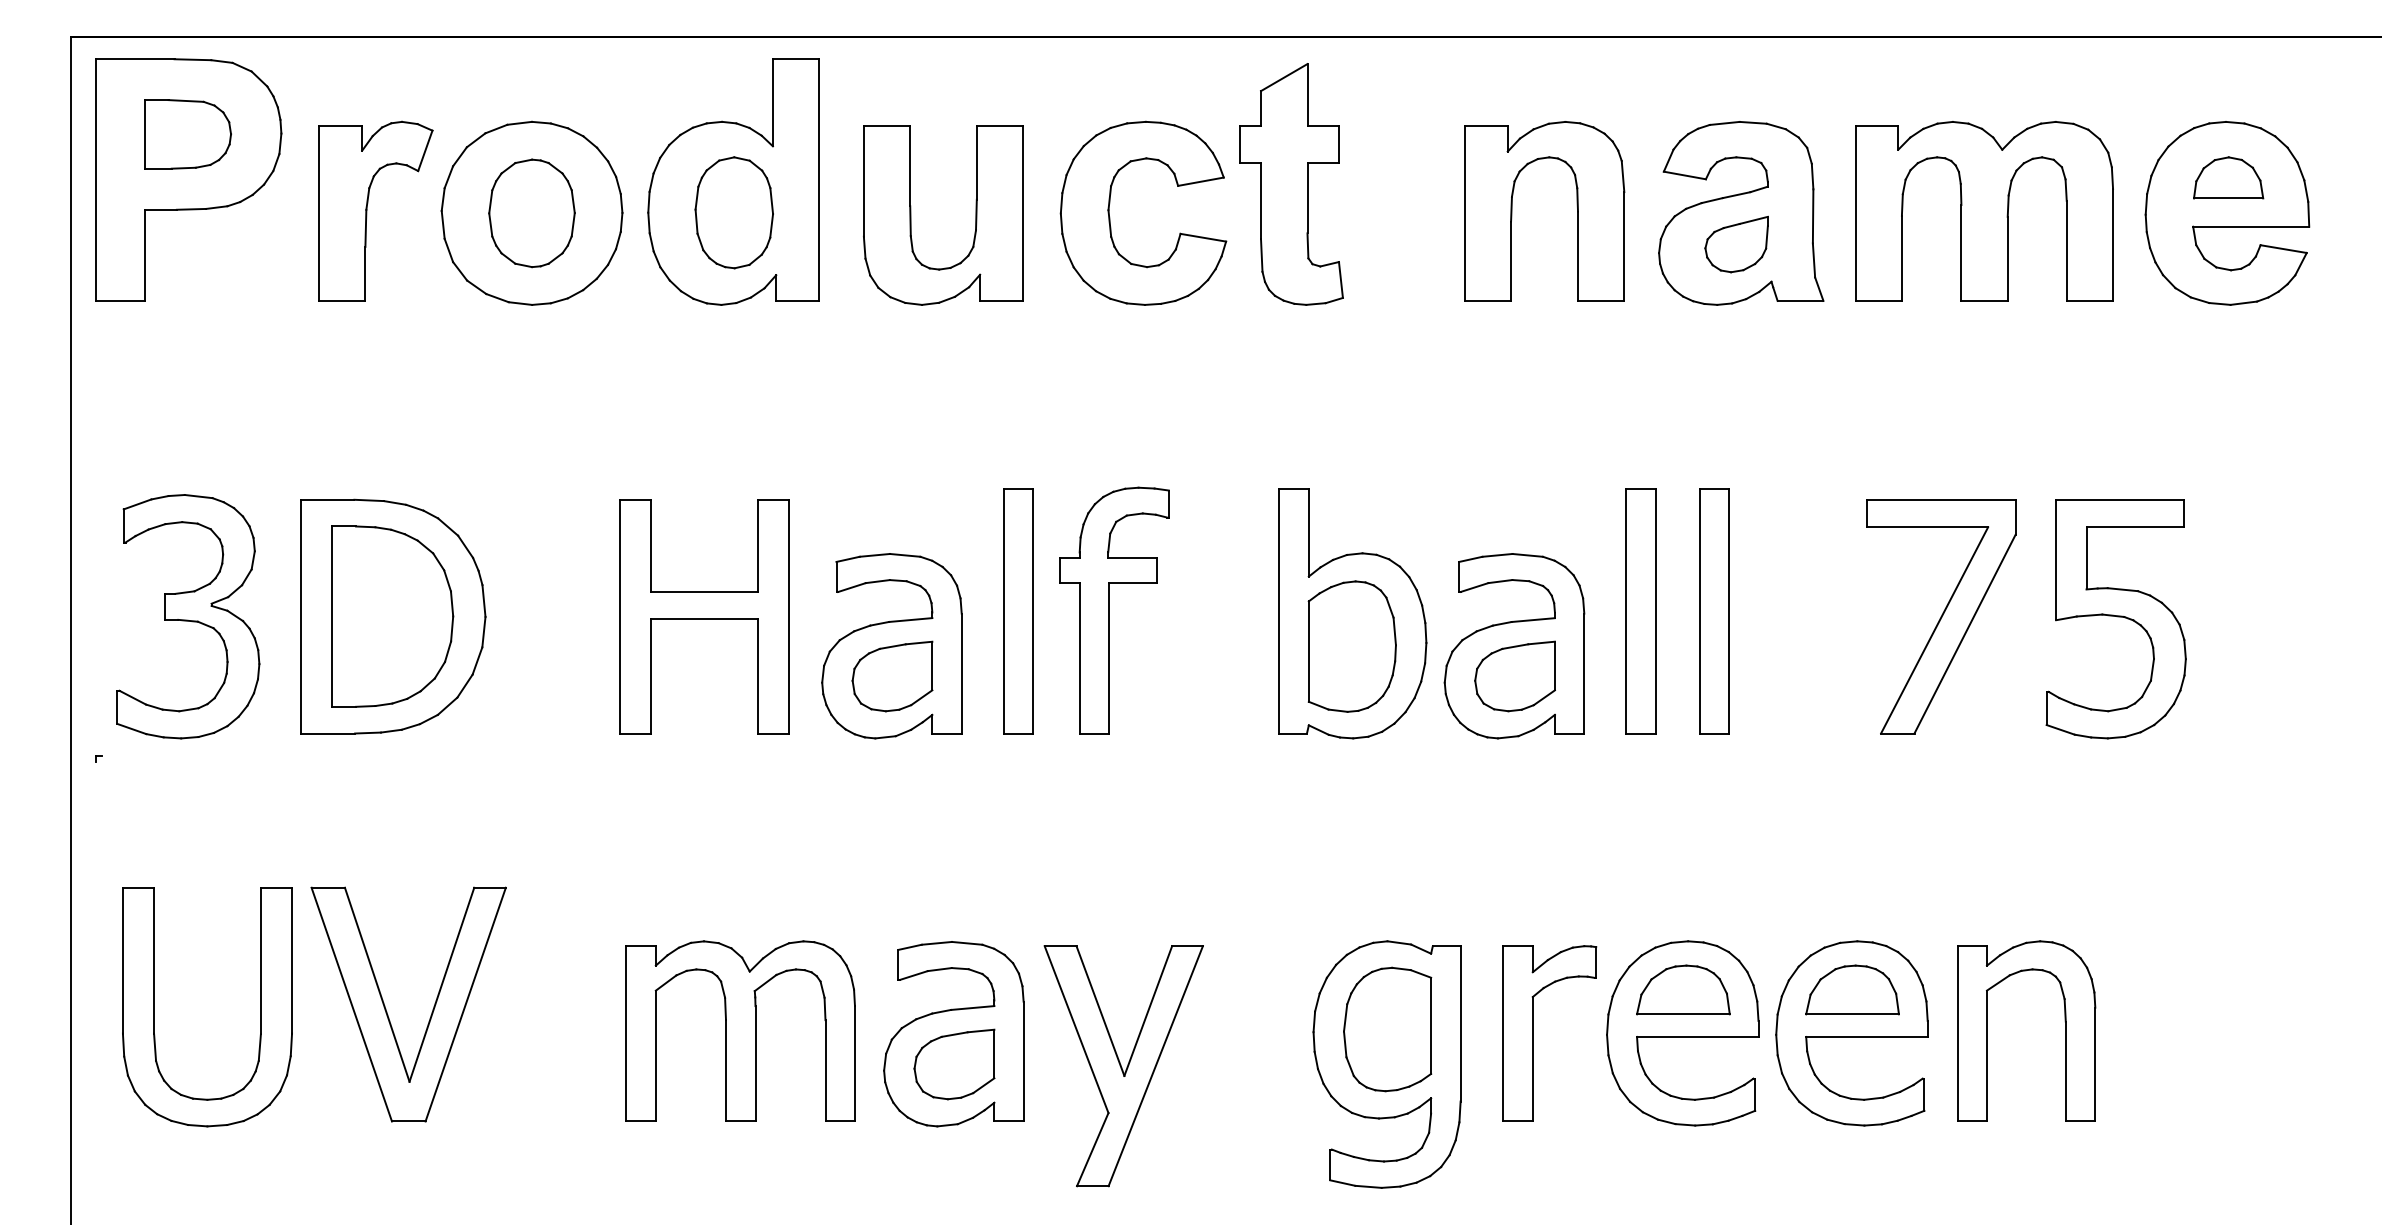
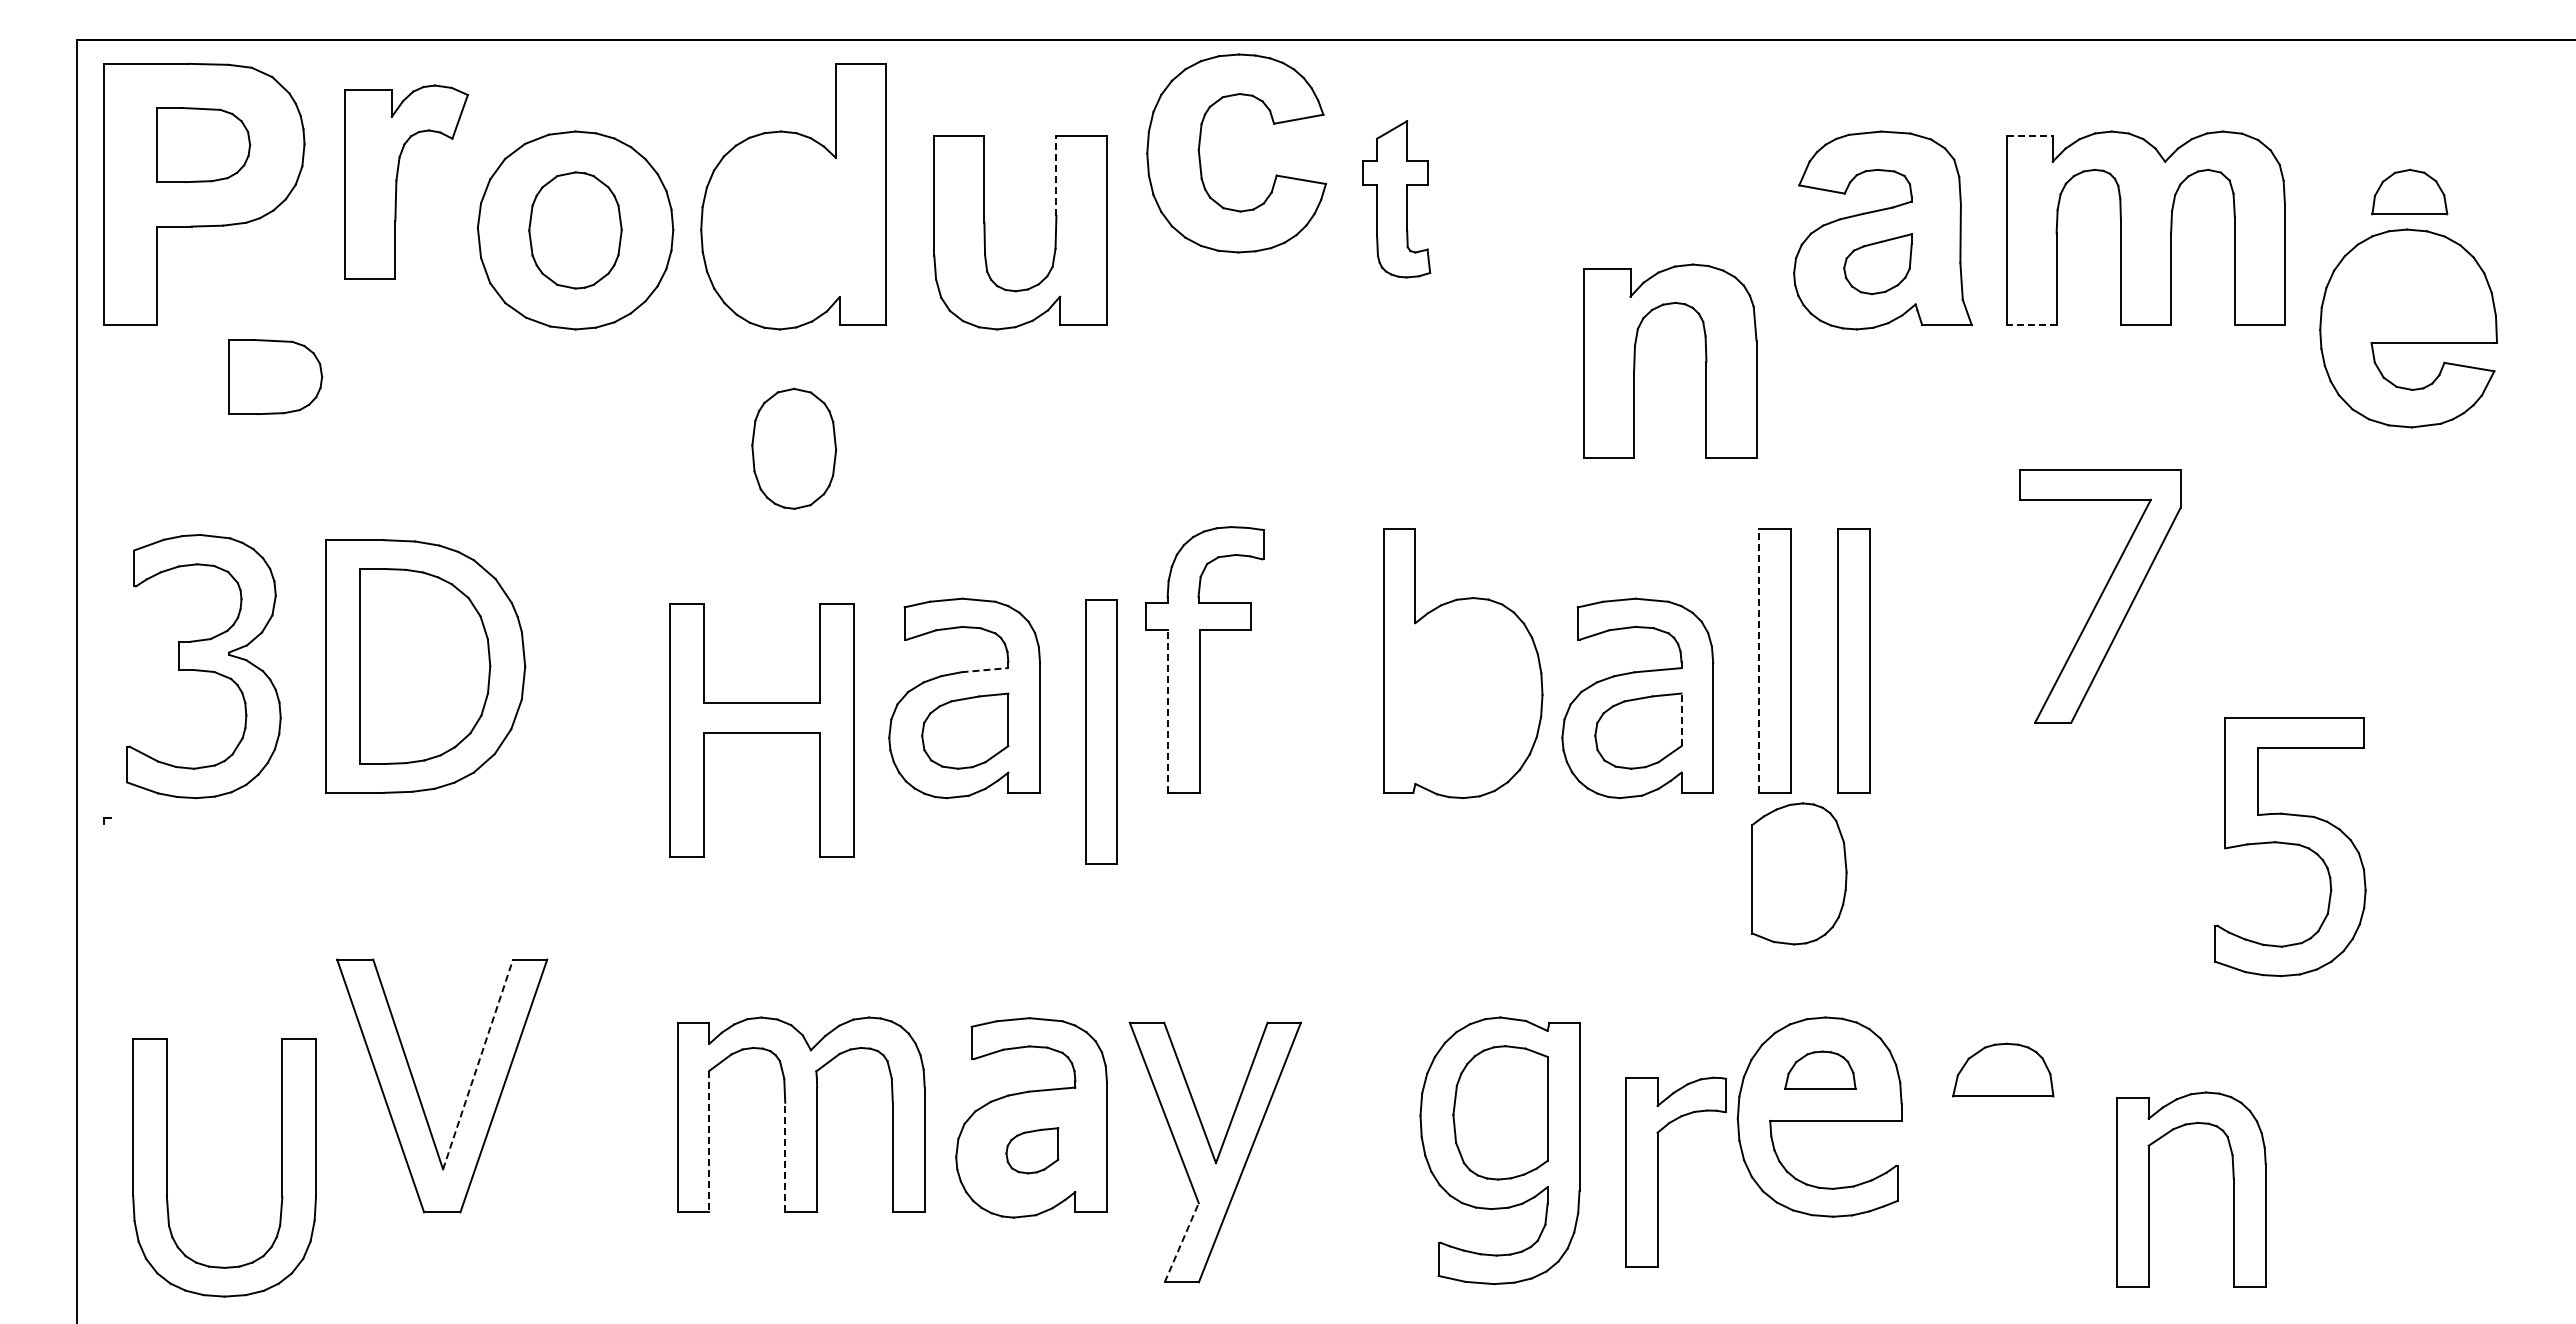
line: (1877, 125) -> (2030, 135), solid -> dashed
line: (976, 162) -> (1056, 175), solid -> dashed
part: (1291, 184) -> (1396, 199), size x0.6
part: (367, 210) -> (397, 181), moved
part: (1512, 210) -> (1635, 360), moved
part: (734, 212) -> (794, 448), moved
part: (2227, 213) -> (2408, 328), moved
part: (1110, 214) -> (1200, 154), moved
line: (1878, 301) -> (2031, 325), solid -> dashed
part: (254, 349) -> (275, 377), added
part: (1018, 611) -> (1101, 731), moved
line: (1626, 611) -> (1758, 660), solid -> dashed
part: (704, 616) -> (761, 730), moved
part: (1941, 616) -> (2100, 596), moved
part: (2116, 619) -> (2290, 847), moved
line: (910, 620) -> (984, 670), solid -> dashed
part: (1352, 646) -> (1799, 873), moved
line: (1079, 658) -> (1167, 711), solid -> dashed
line: (1554, 665) -> (1681, 719), solid -> dashed
line: (442, 984) -> (478, 1064), solid -> dashed
part: (1683, 989) -> (1820, 1069), size x0.7
part: (154, 1006) -> (167, 1167), moved
part: (1987, 1031) -> (2149, 1189), moved
part: (1533, 1032) -> (1658, 1171), moved
part: (1851, 1032) -> (2002, 1116), removed
line: (655, 1055) -> (709, 1141), solid -> dashed
part: (954, 1064) -> (1032, 1150), size x0.6
line: (726, 1070) -> (785, 1157), solid -> dashed
line: (1092, 1149) -> (1181, 1242), solid -> dashed

